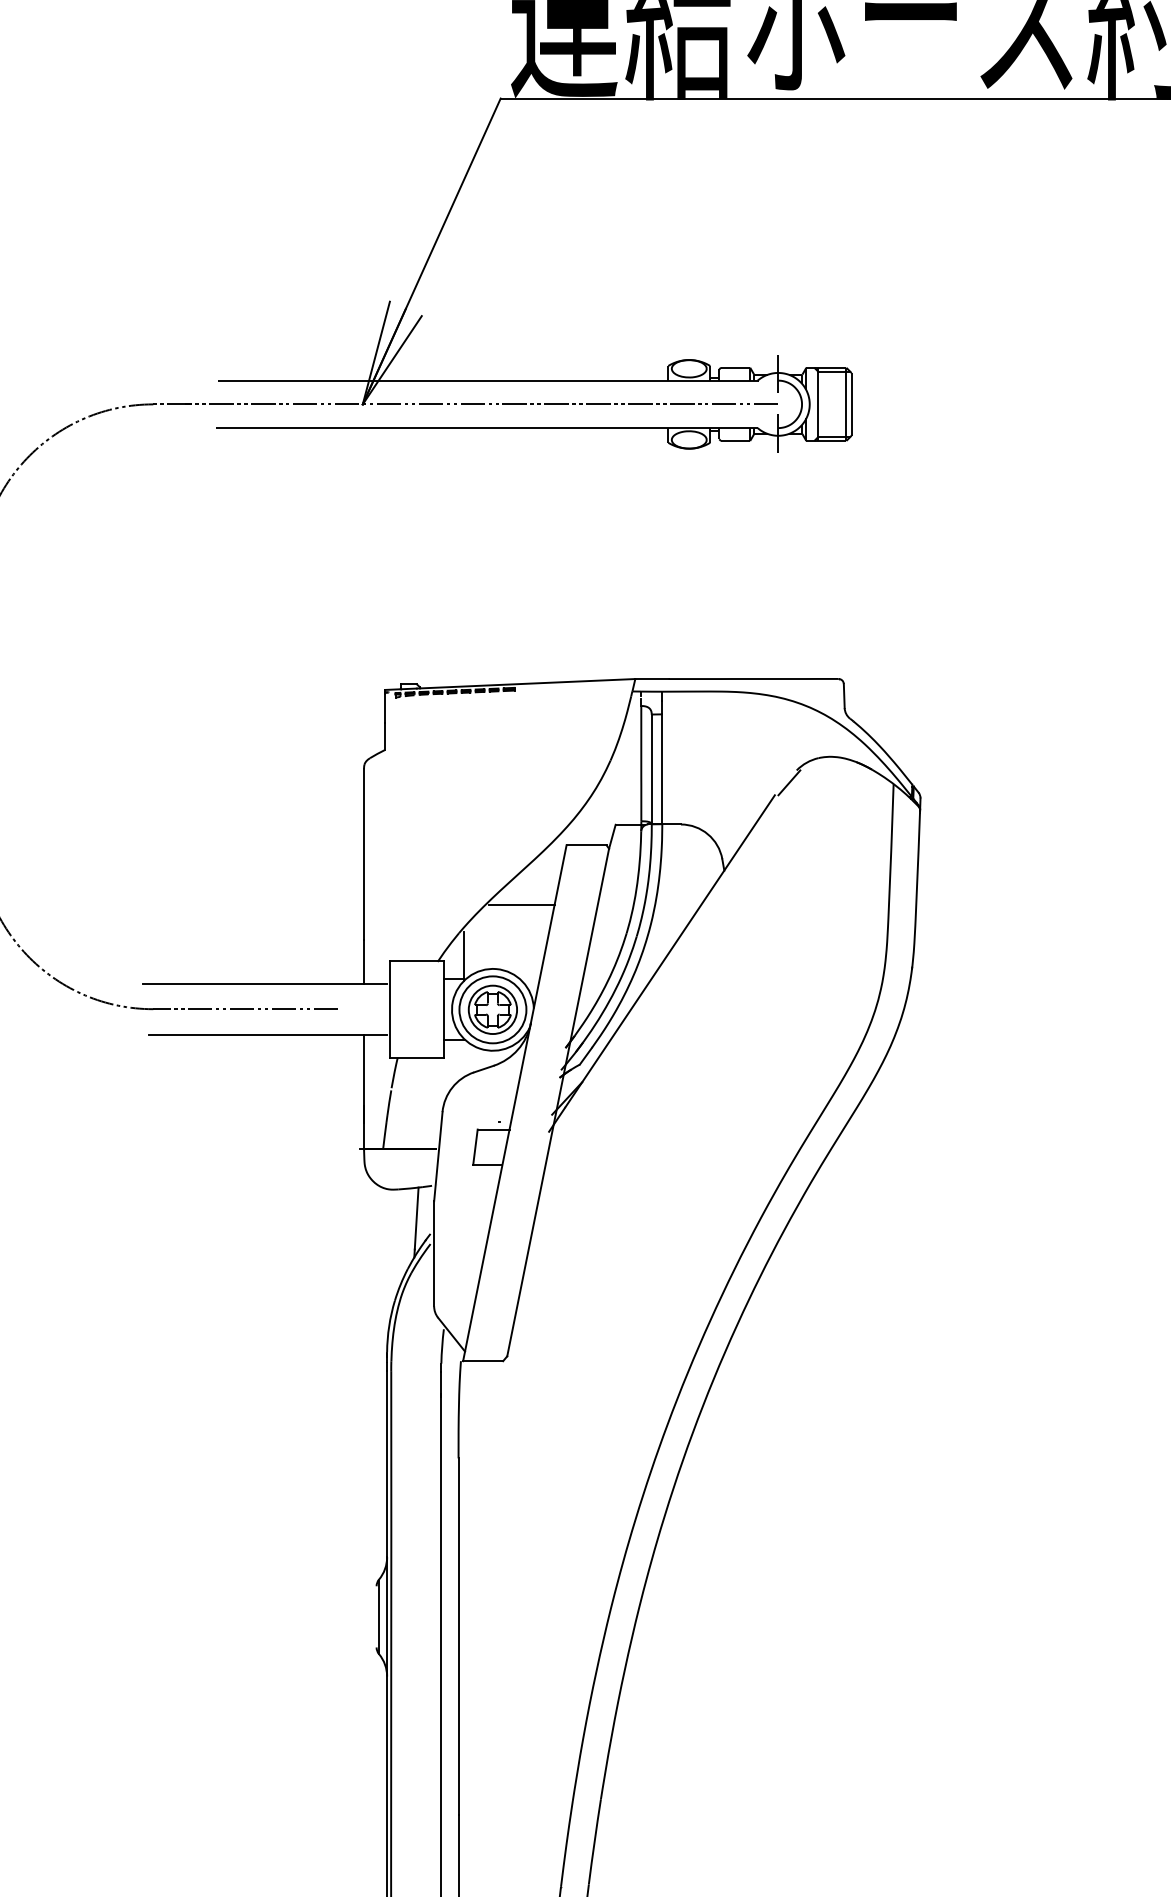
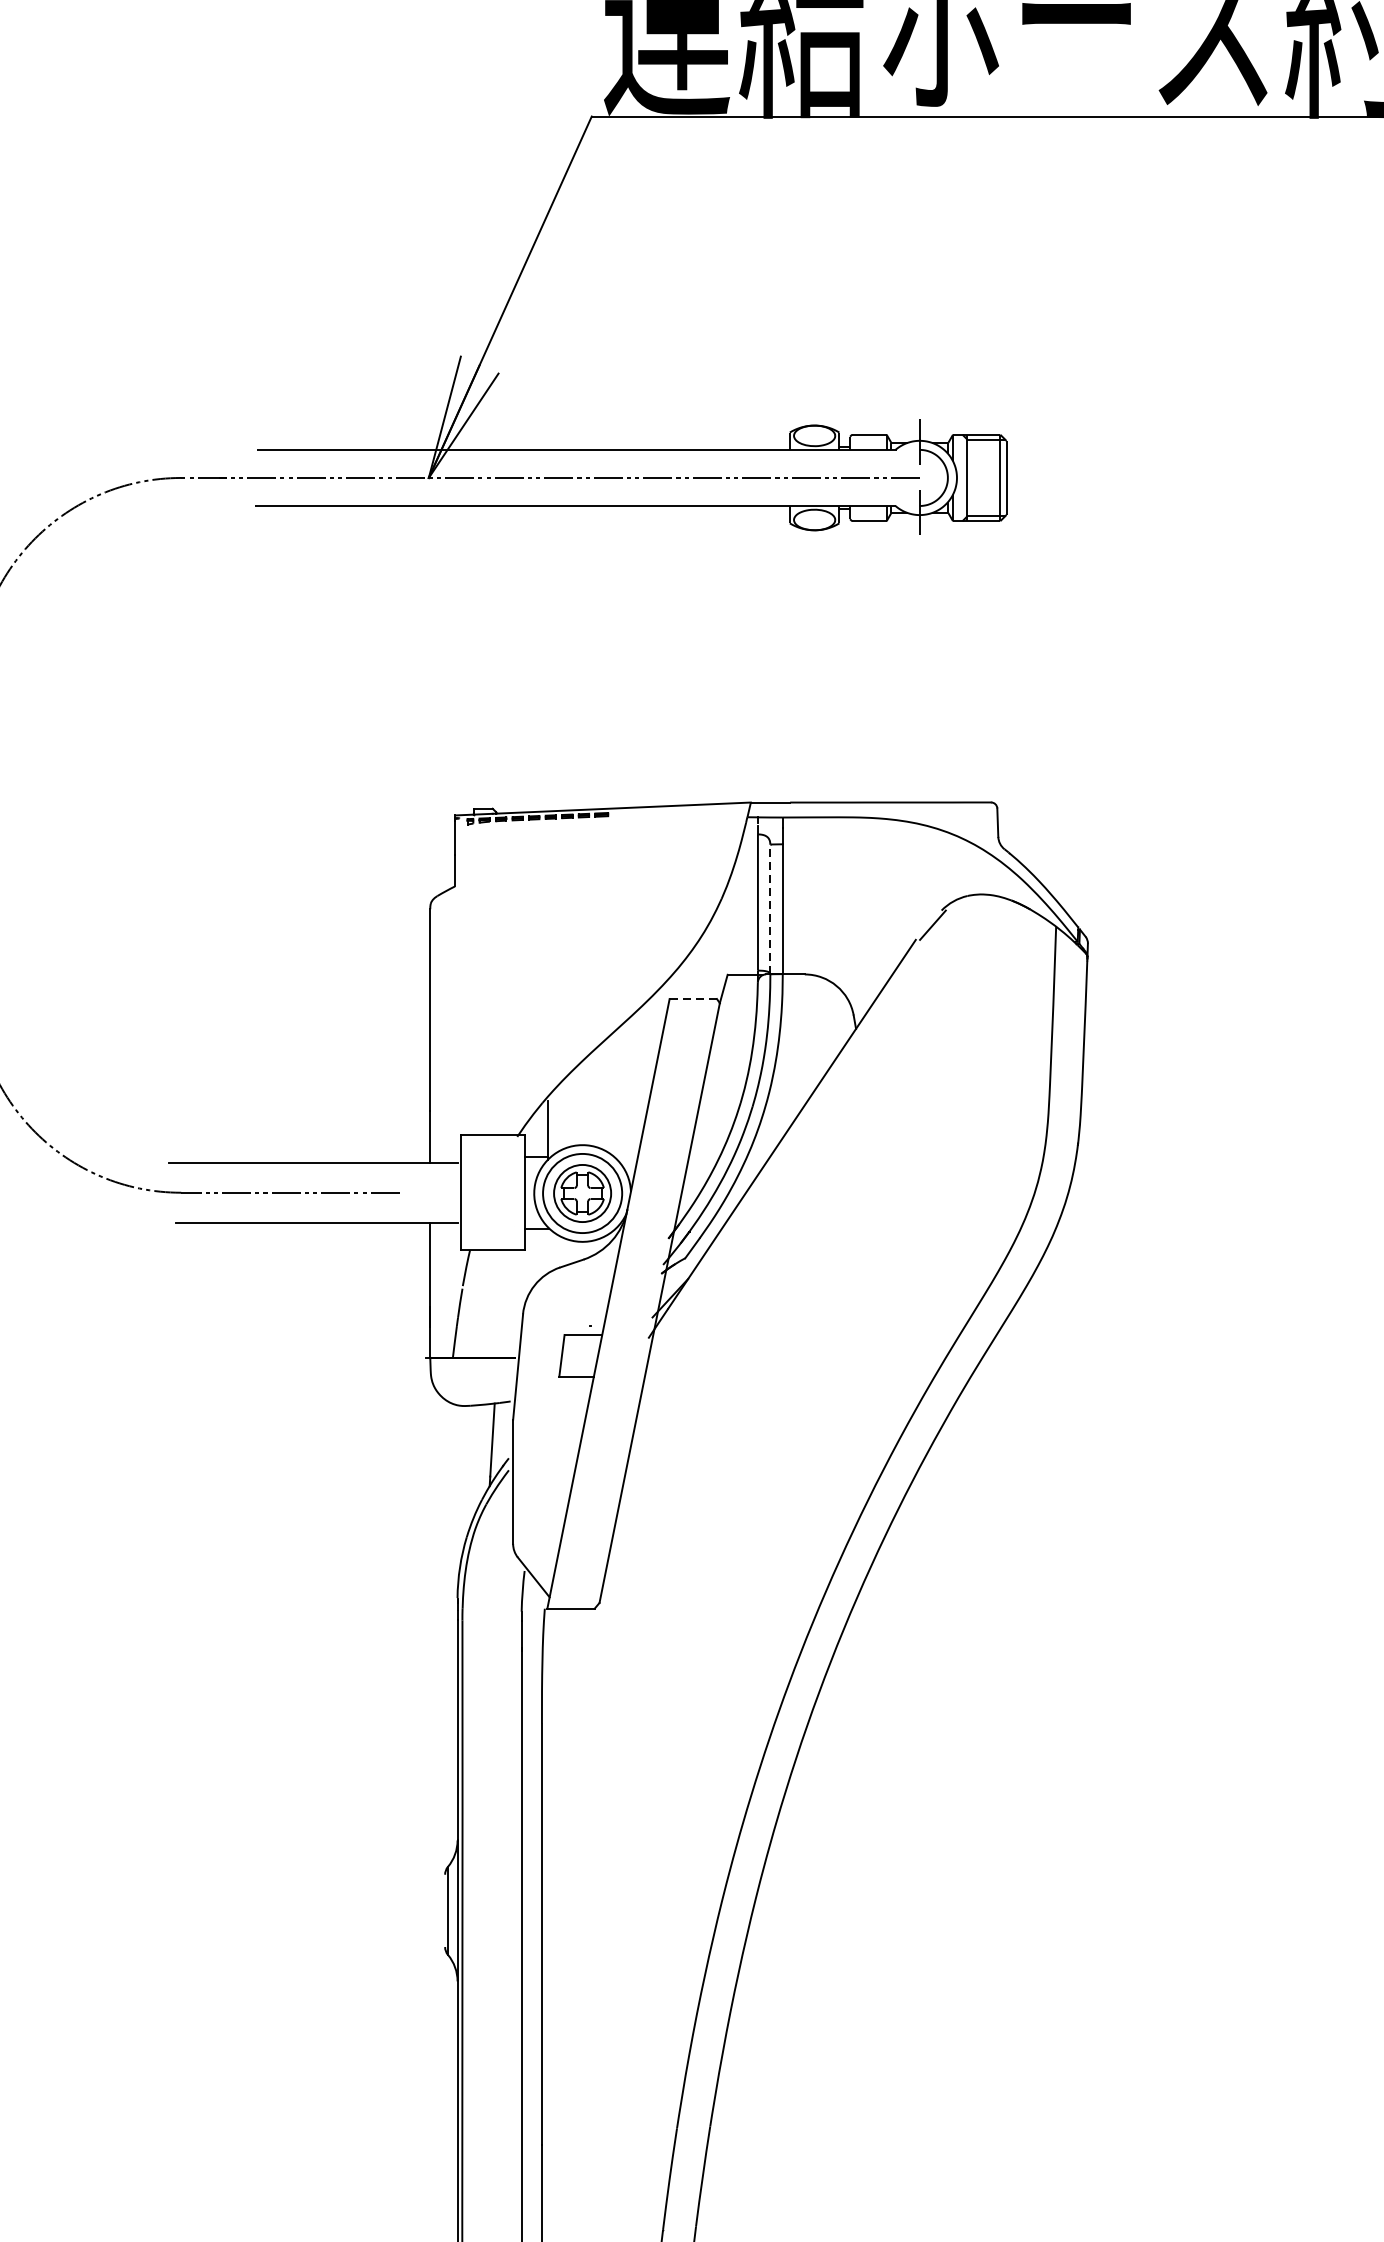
line: (651, 769) -> (769, 909), solid -> dashed
line: (586, 845) -> (693, 999), solid -> dashed
line: (521, 904) -> (616, 1069), removed

